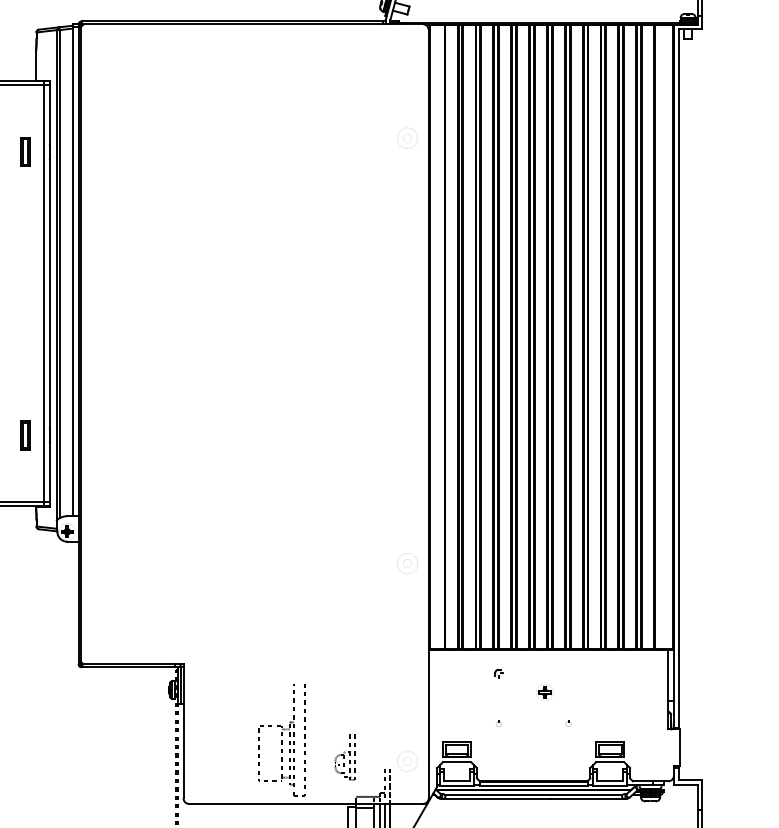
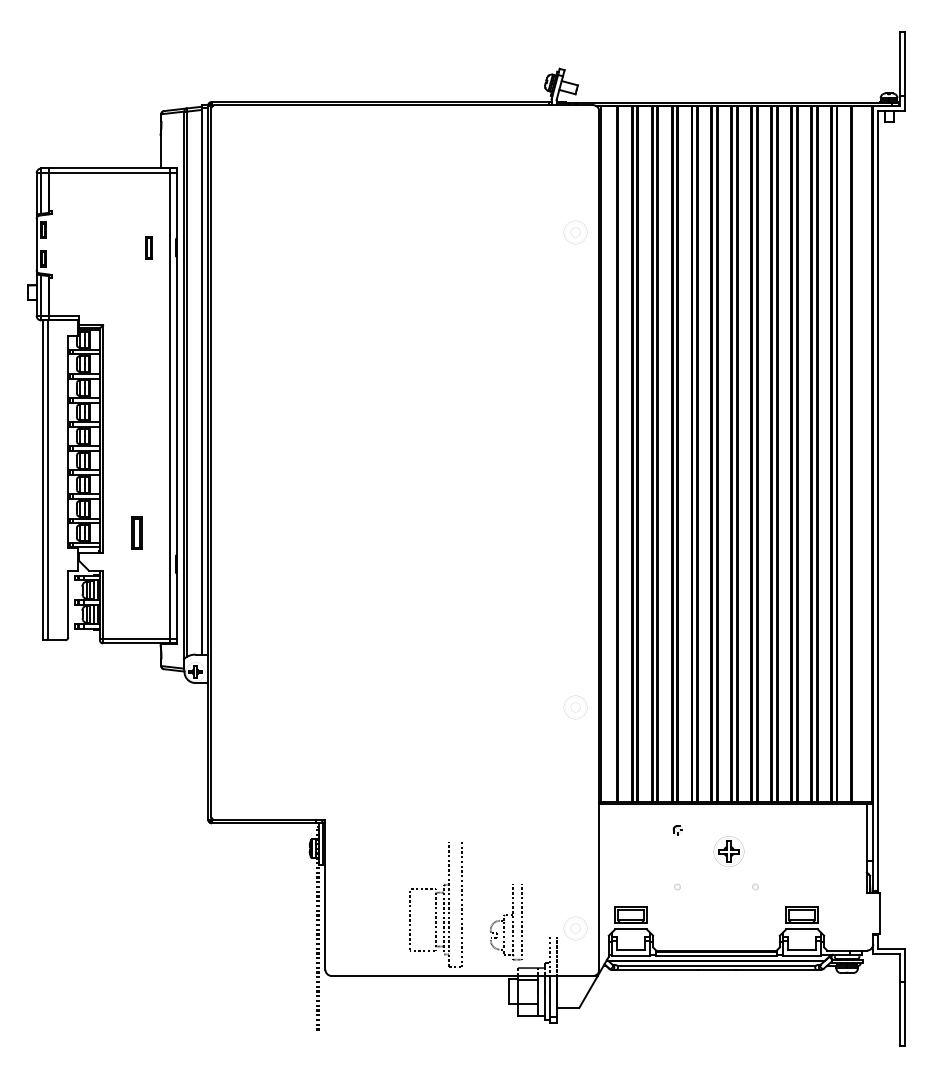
part: (25, 151) -> (148, 247), size x0.7
part: (25, 434) -> (136, 532), moved
part: (545, 692) -> (729, 851), size x1.6
part: (344, 756) -> (505, 922), size x1.4

